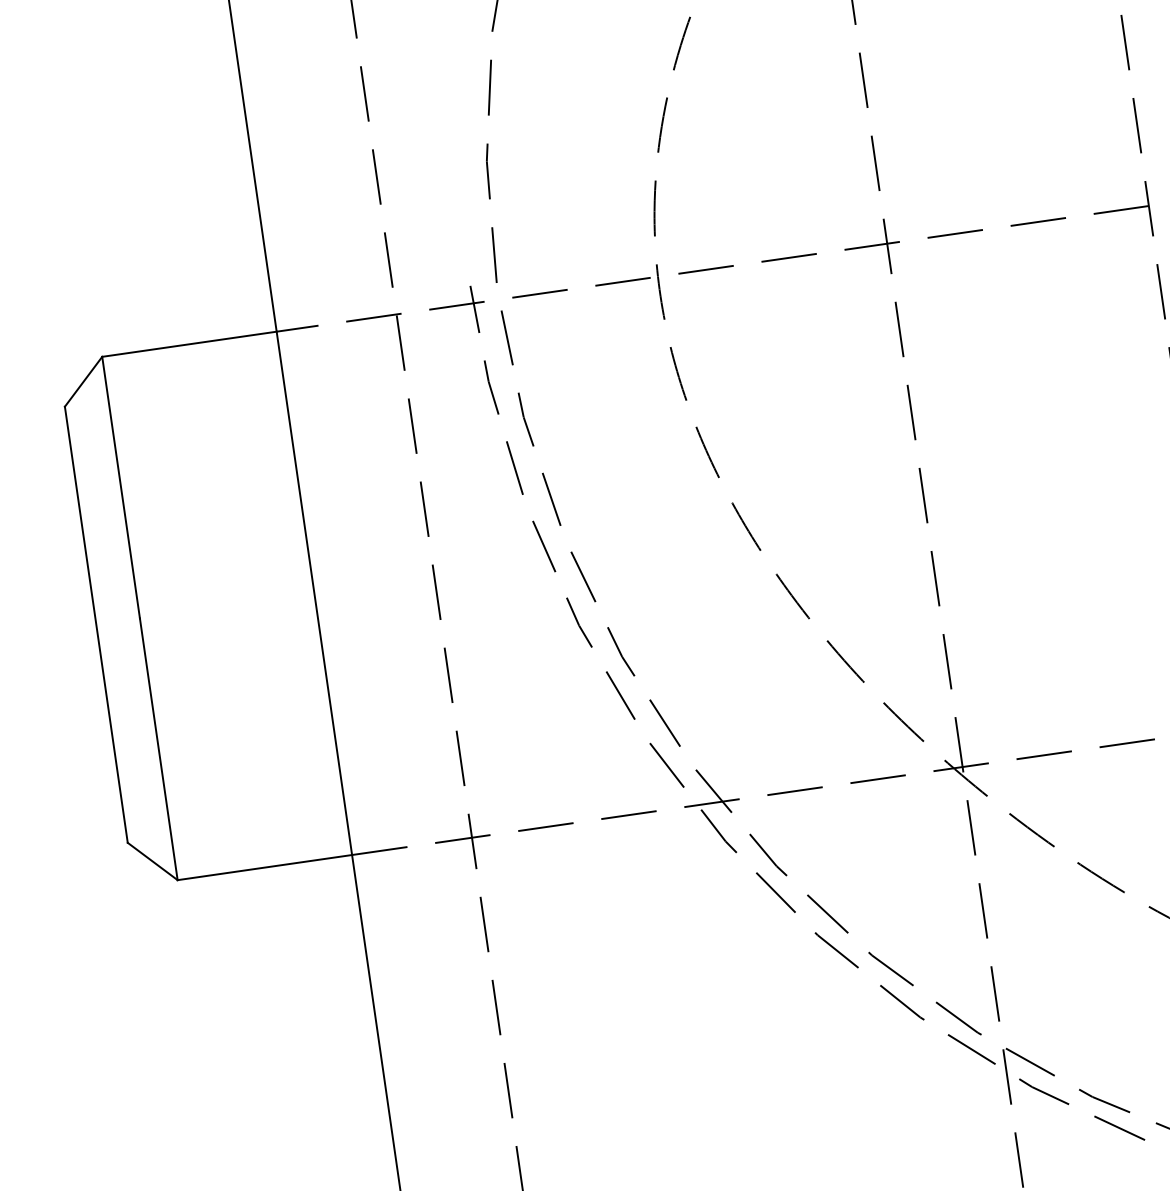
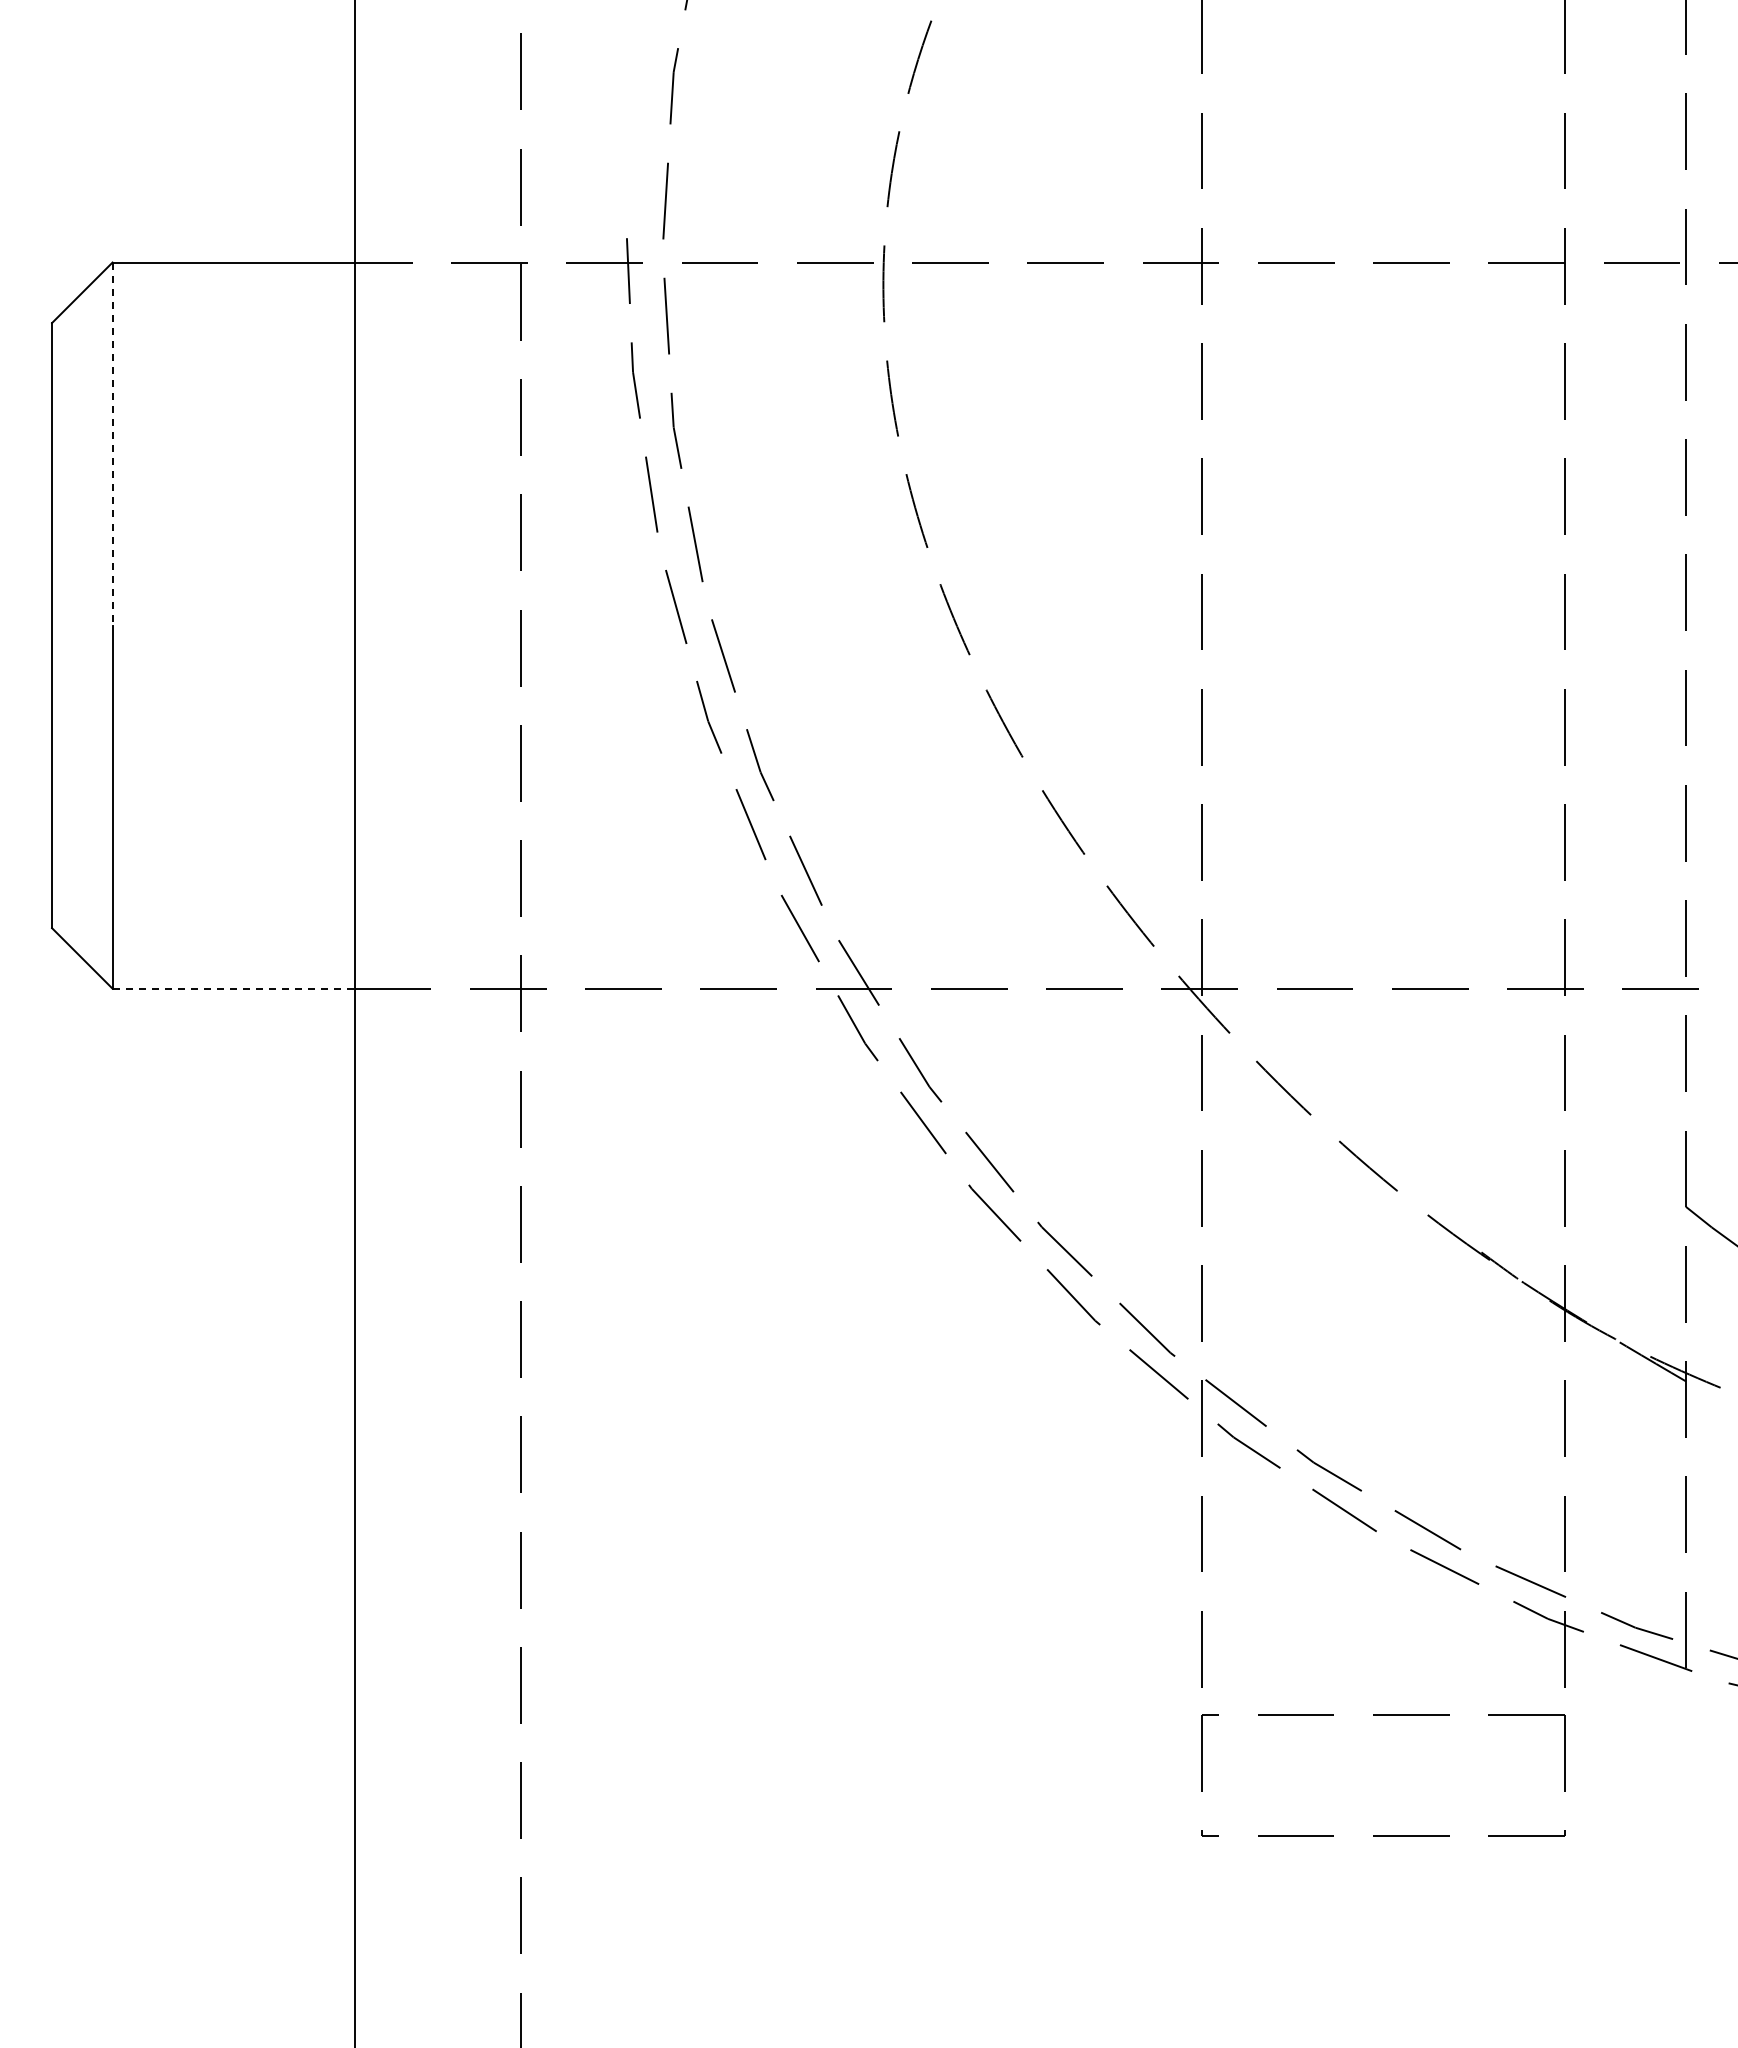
line: (121, 487) -> (112, 444), solid -> dashed
line: (265, 867) -> (234, 988), solid -> dashed

